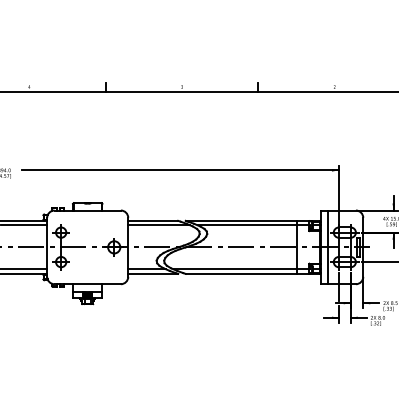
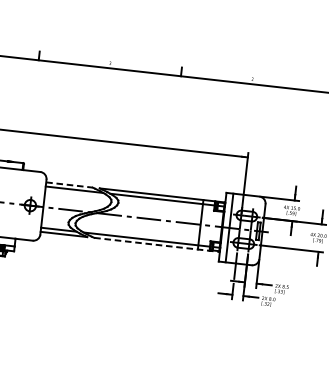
line: (153, 220) -> (69, 184), solid -> dashed
line: (253, 273) -> (157, 244), solid -> dashed

